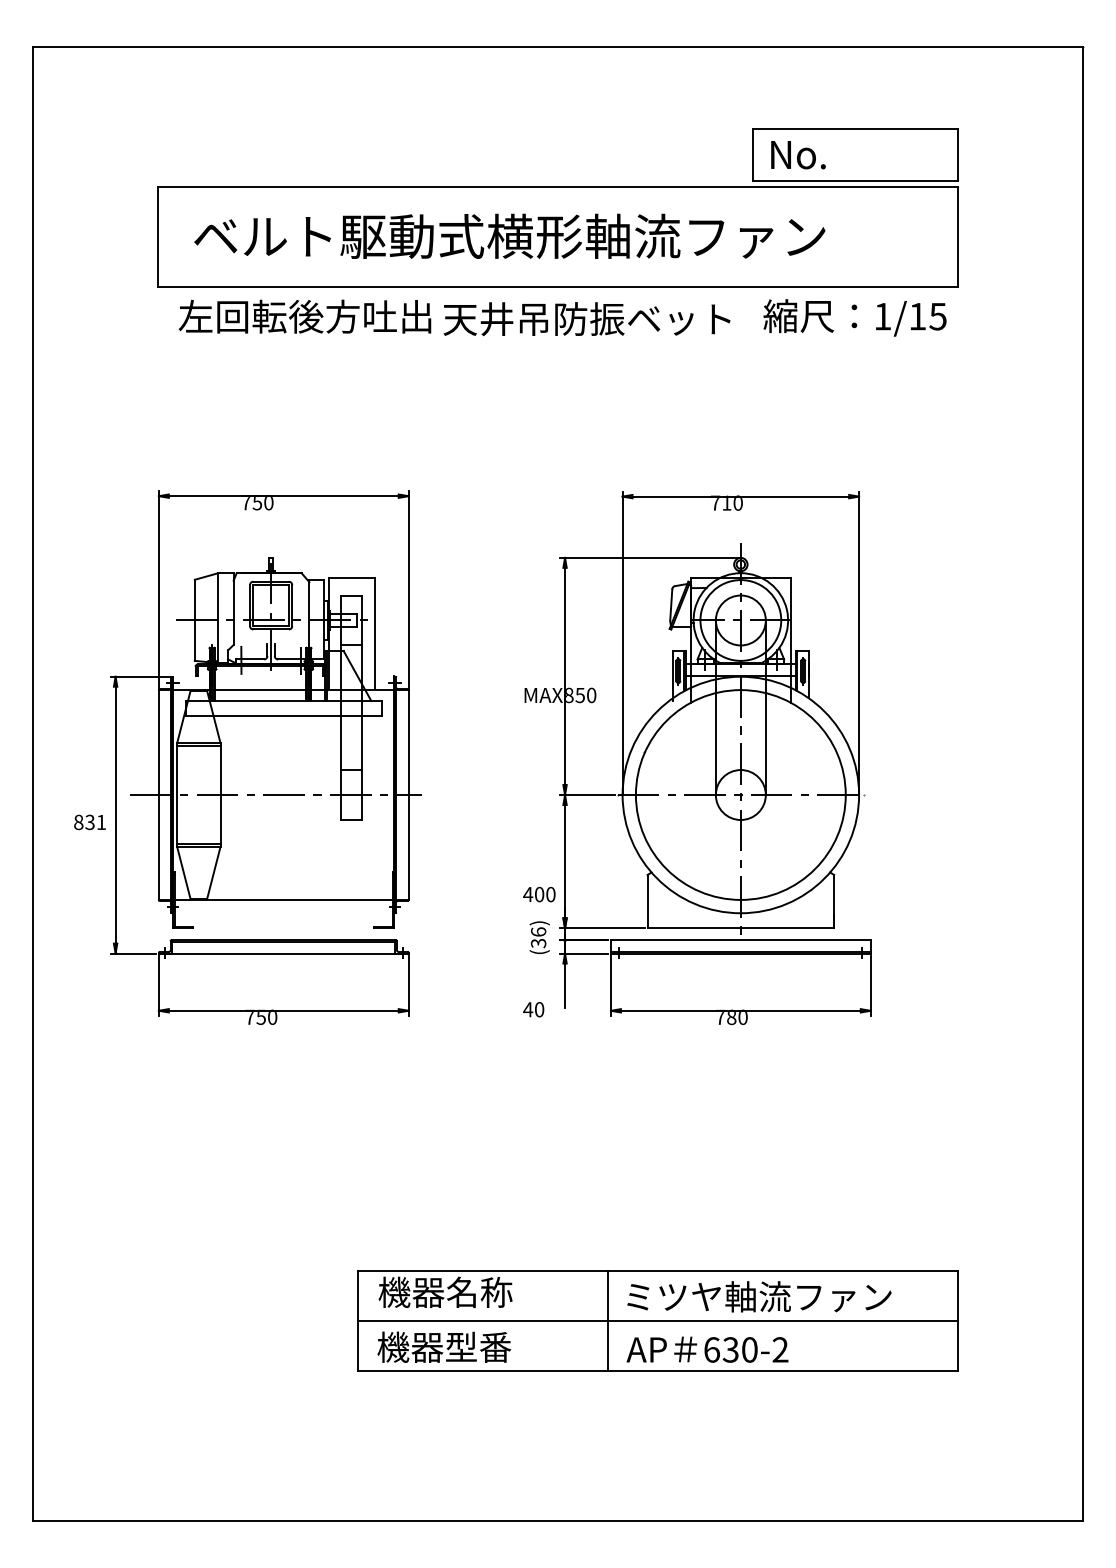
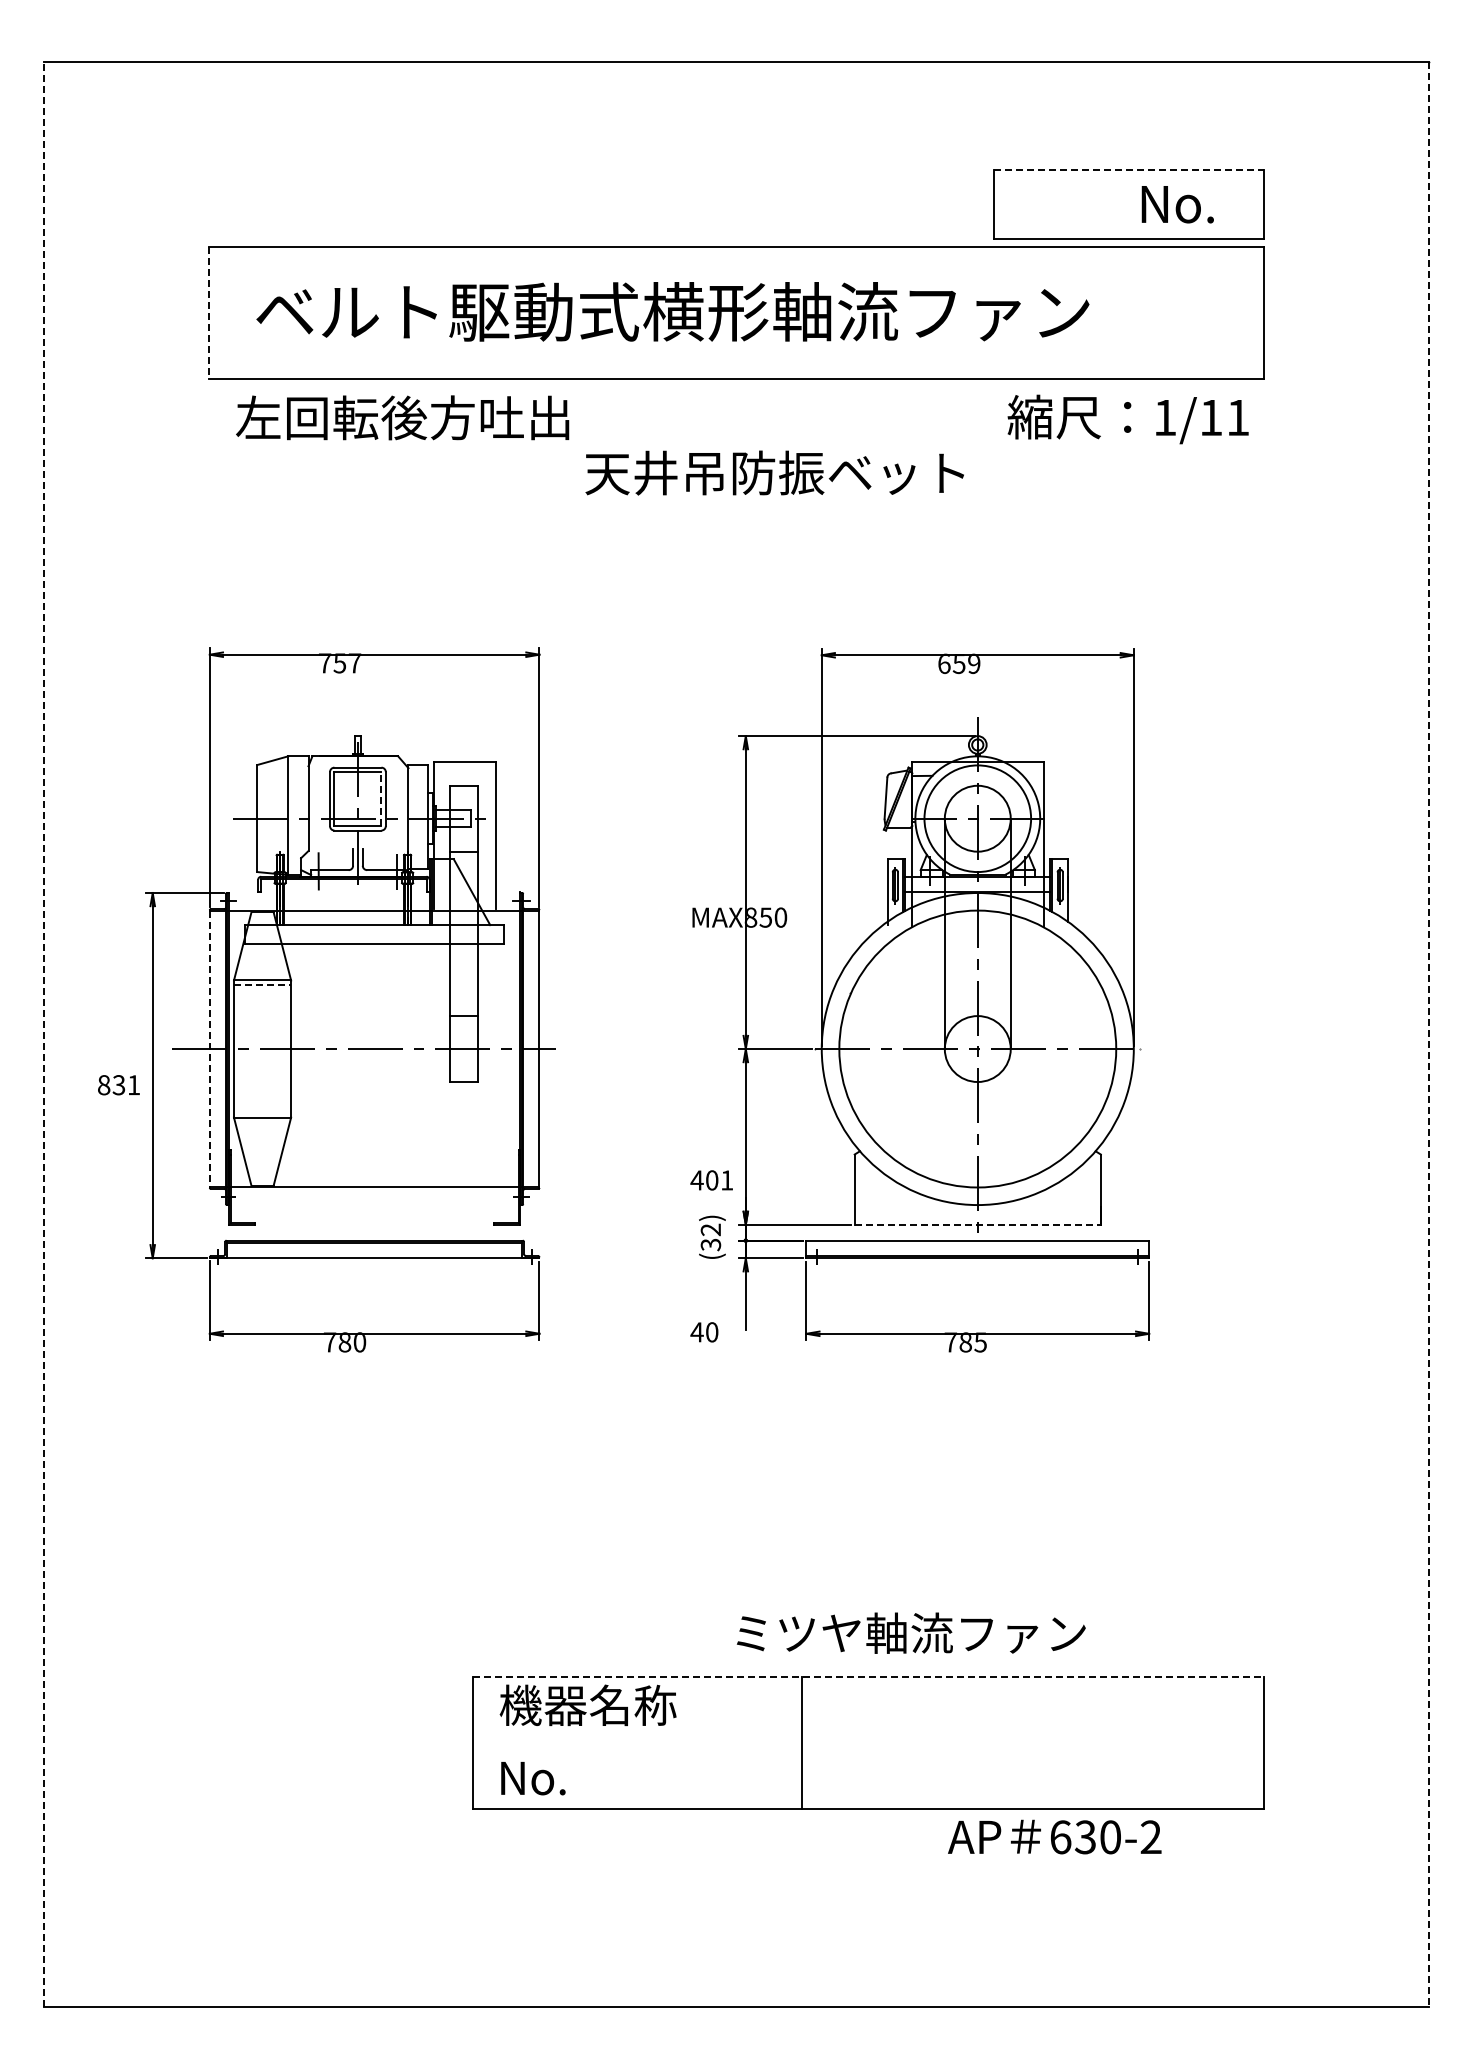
line: (855, 128) -> (1128, 169), solid -> dashed
text: (798, 155) -> (1177, 204), moved
line: (158, 236) -> (209, 312), solid -> dashed
text: (937, 317) -> (1237, 418), 1/15 -> 1/11
text: (586, 318) -> (774, 472), moved
text: (269, 502) -> (355, 663), 750 -> 757
text: (726, 502) -> (959, 663), 710 -> 659
line: (288, 605) -> (381, 798), solid -> dashed
line: (198, 746) -> (262, 984), solid -> dashed
line: (33, 784) -> (44, 1034), solid -> dashed
line: (1082, 784) -> (1428, 1034), solid -> dashed
line: (158, 795) -> (209, 1049), solid -> dashed
line: (198, 843) -> (262, 1113), removed
text: (551, 894) -> (727, 1180), 400 -> 401
line: (741, 927) -> (978, 1224), solid -> dashed
text: (538, 931) -> (710, 1229), (36) -> (32)
text: (260, 1017) -> (344, 1342), 750 -> 780
text: (742, 1017) -> (980, 1342), 780 -> 785
line: (658, 1271) -> (868, 1677), solid -> dashed
text: (758, 1296) -> (910, 1632), moved
line: (657, 1321) -> (867, 1743), removed
text: (444, 1347) -> (586, 1777), 機器型番 -> No.
text: (707, 1349) -> (1054, 1836), moved

